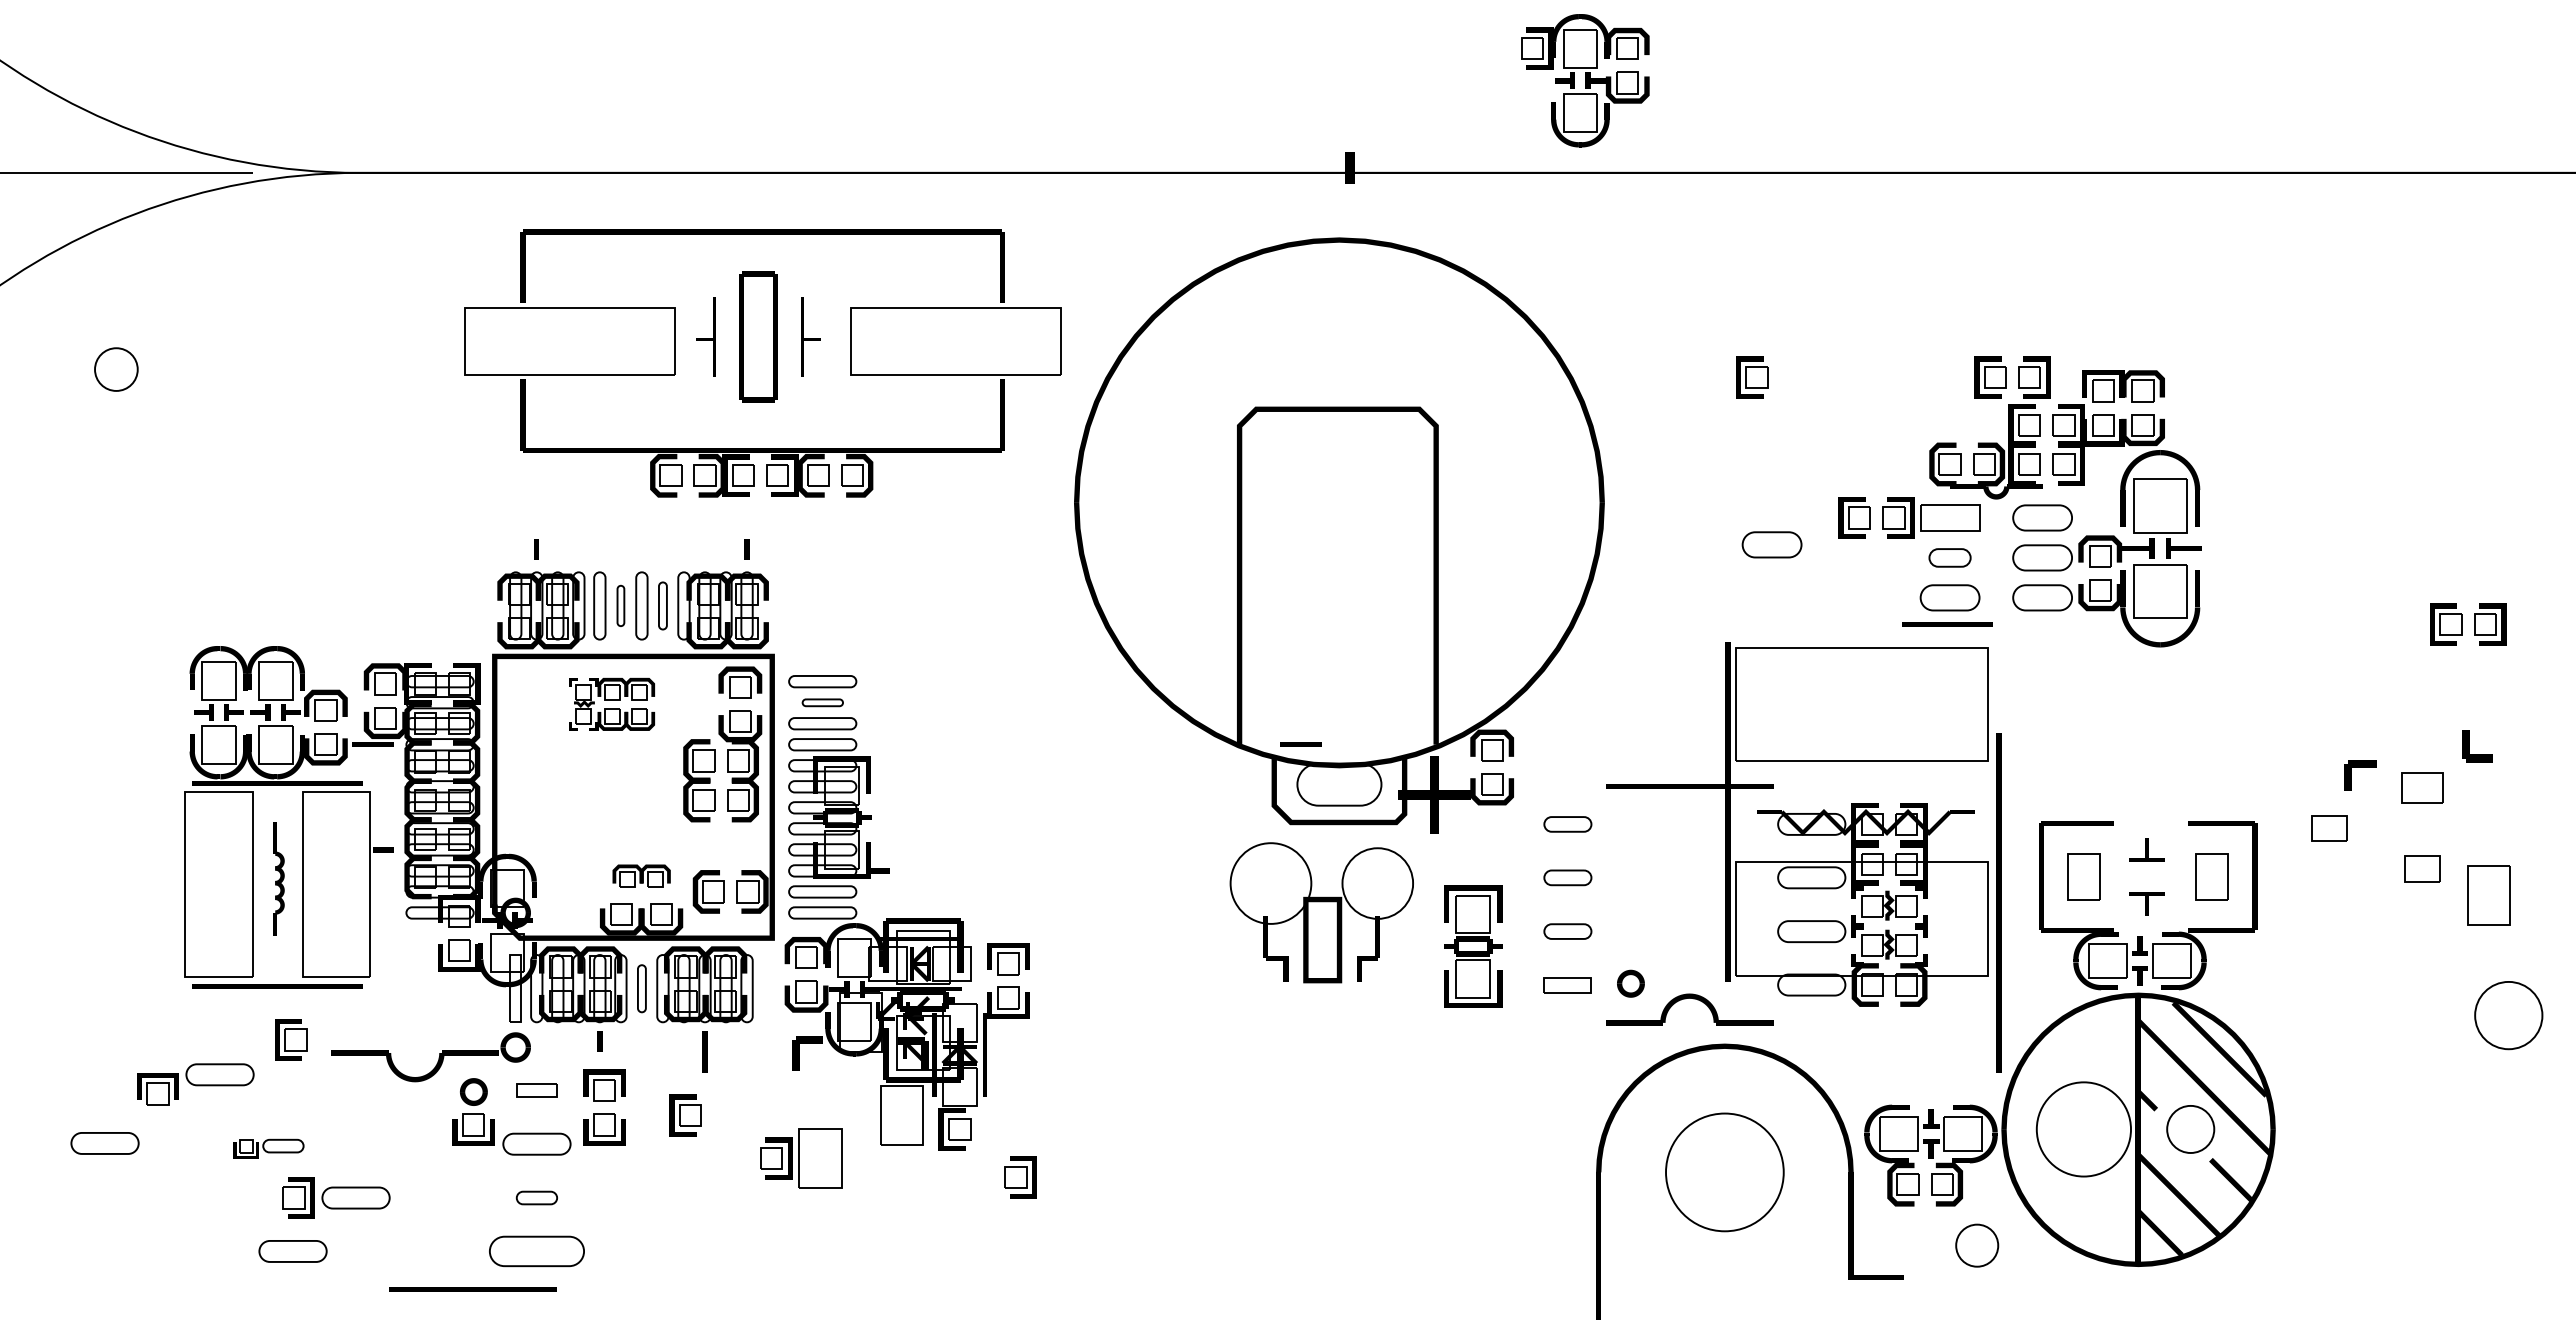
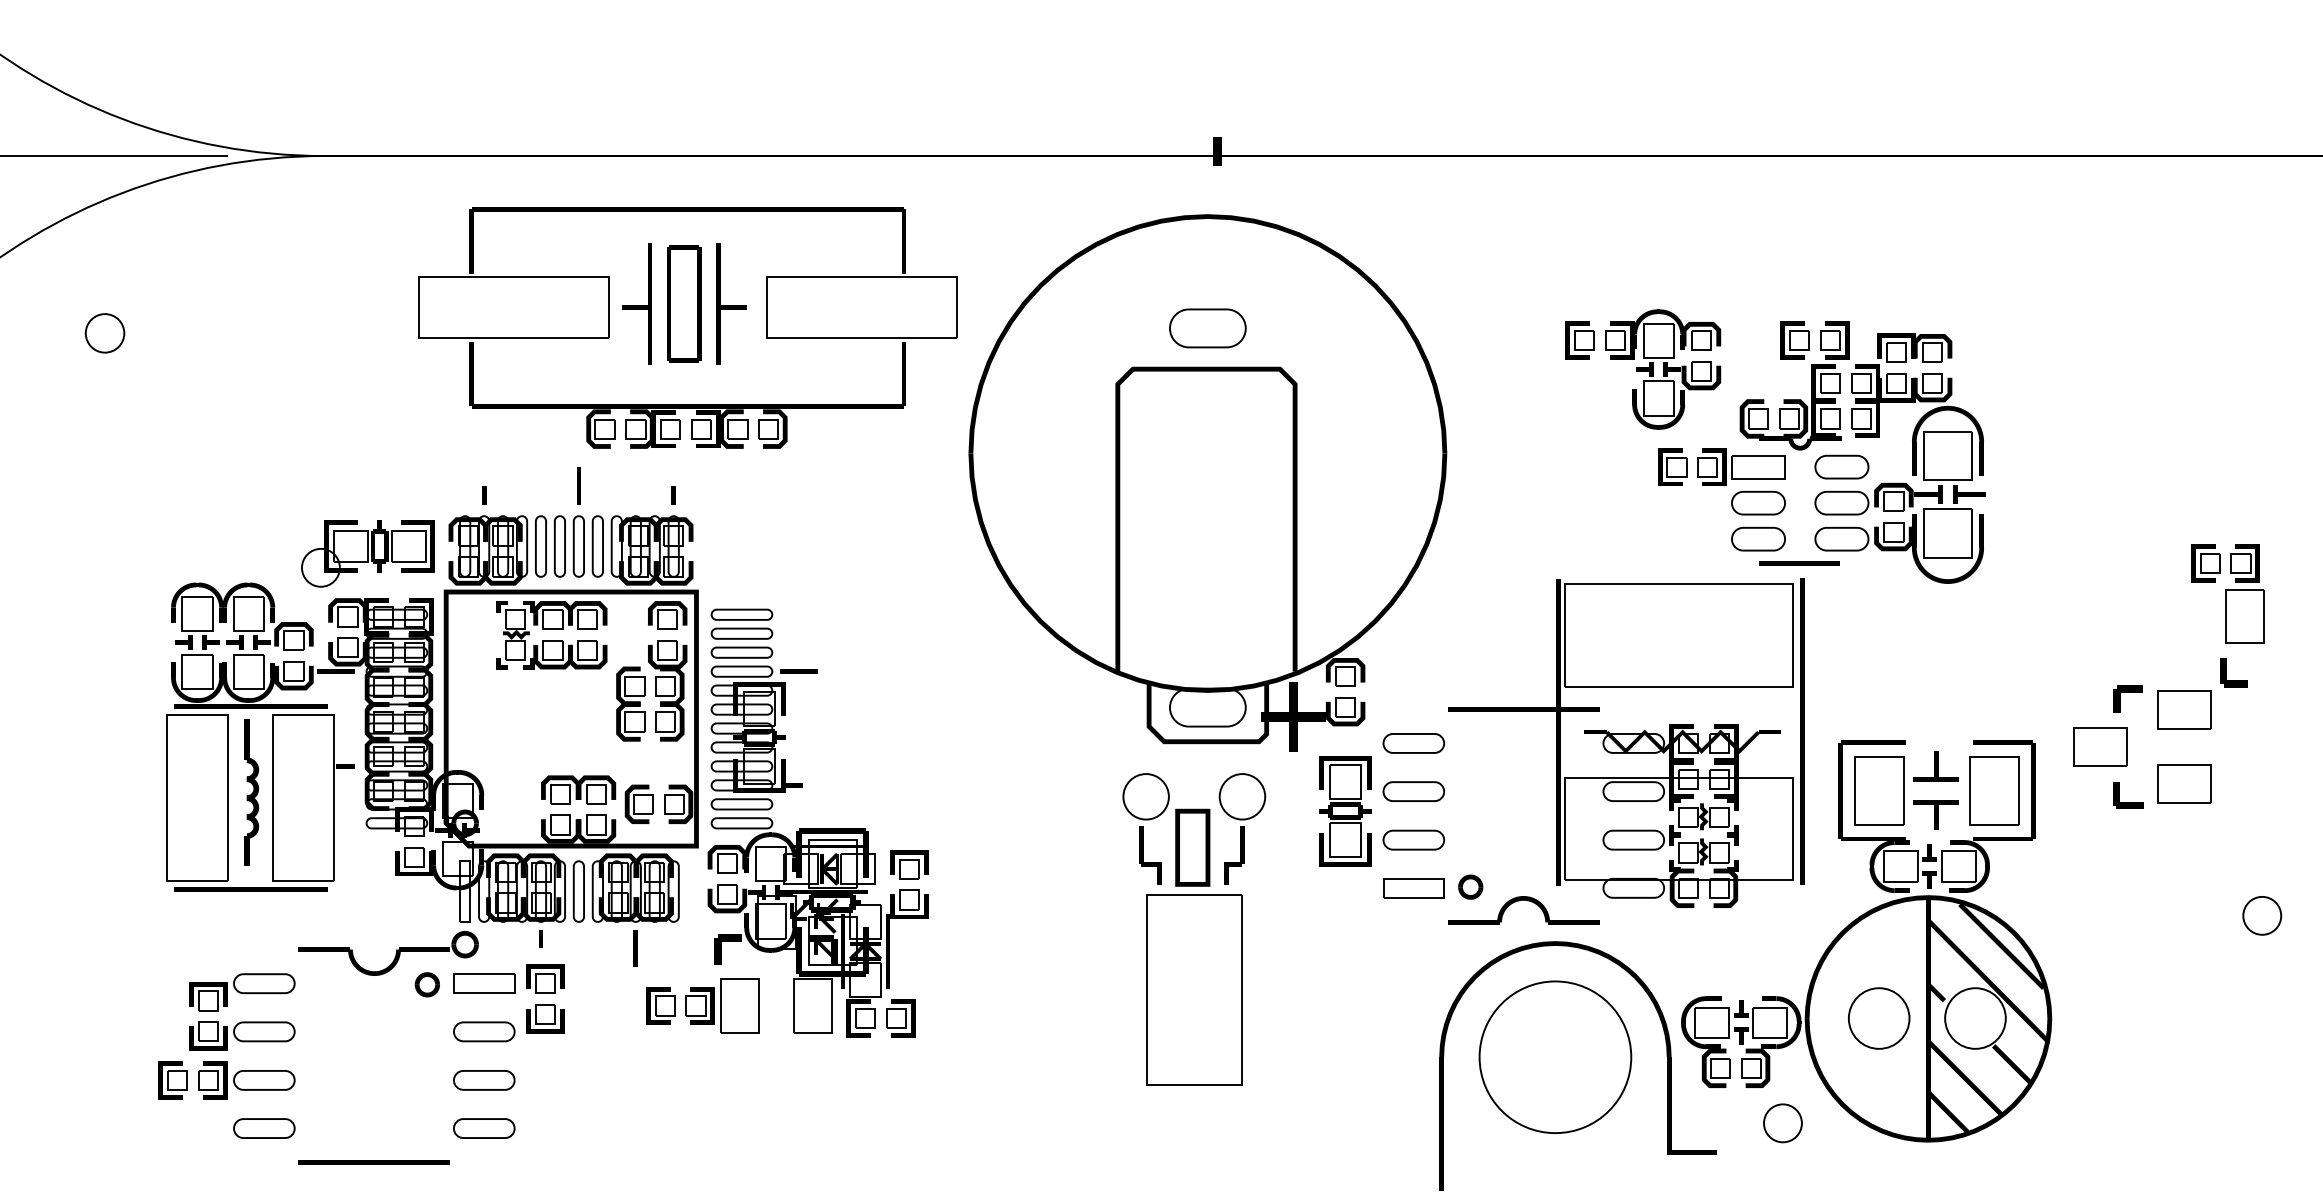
part: (1585, 80) -> (1663, 369), moved
part: (705, 336) -> (636, 303), size x1.67
part: (810, 336) -> (730, 303), size x1.67
part: (1339, 363) -> (1207, 327), added
line: (641, 538) -> (578, 485), added
part: (1771, 544) -> (1597, 491), removed
part: (1949, 557) -> (1757, 502), size x1.43
part: (620, 605) -> (559, 546), size x1.67
part: (662, 605) -> (597, 546), size x1.43
part: (407, 613) -> (367, 553), added
line: (1947, 624) -> (1799, 563), moved
part: (822, 702) -> (741, 633), size x1.67
part: (611, 704) -> (551, 635), size x1.43
line: (1300, 744) -> (798, 671), moved
part: (2422, 787) -> (2184, 710), size x1.43
part: (1567, 824) -> (1413, 743), size x1.43
part: (2329, 827) -> (2100, 746), size x1.67
part: (2146, 849) -> (1935, 766), size x1.43
part: (2422, 868) -> (2184, 783), size x1.67
part: (641, 875) -> (578, 789), size x1.43
part: (2083, 876) -> (1878, 790), size x1.67
part: (2211, 876) -> (1994, 790), size x1.67
part: (1567, 877) -> (1413, 791), size x1.43
part: (278, 878) -> (251, 792), size x1.43
circle: (1270, 883) -> (1145, 796), size x0.62
circle: (1377, 883) -> (1242, 796), size x0.71
part: (2360, 889) -> (2128, 802), added
part: (2488, 895) -> (2243, 616), moved
line: (1998, 902) -> (1802, 730), moved
part: (2146, 903) -> (1935, 814), size x1.43
part: (1567, 931) -> (1413, 840), size x1.43
part: (1473, 946) -> (1345, 811), moved
part: (1567, 985) -> (1413, 888), size x1.43
part: (641, 988) -> (578, 891), size x1.43
circle: (2508, 1015) -> (2262, 915), size x0.62
part: (291, 1039) -> (173, 1079), moved
part: (195, 1084) -> (242, 992), moved
part: (536, 1090) -> (483, 983), size x1.67
part: (1324, 1097) -> (1194, 989), added
part: (685, 1115) -> (660, 1005), moved
part: (473, 1129) -> (427, 1018), removed
circle: (2083, 1129) -> (1878, 1018), size x0.71
circle: (2190, 1129) -> (1975, 1018), size x1.43
part: (104, 1143) -> (94, 1031), removed
part: (268, 1148) -> (242, 1035), size x1.67
part: (801, 1158) -> (722, 1005), moved
circle: (1724, 1172) -> (1555, 1057), size x1.43
part: (1020, 1177) -> (900, 1018), moved
part: (336, 1197) -> (246, 1079), moved
part: (536, 1197) -> (483, 1079), size x1.67
part: (536, 1251) -> (483, 1128), size x0.71
line: (472, 1289) -> (373, 1162), moved

